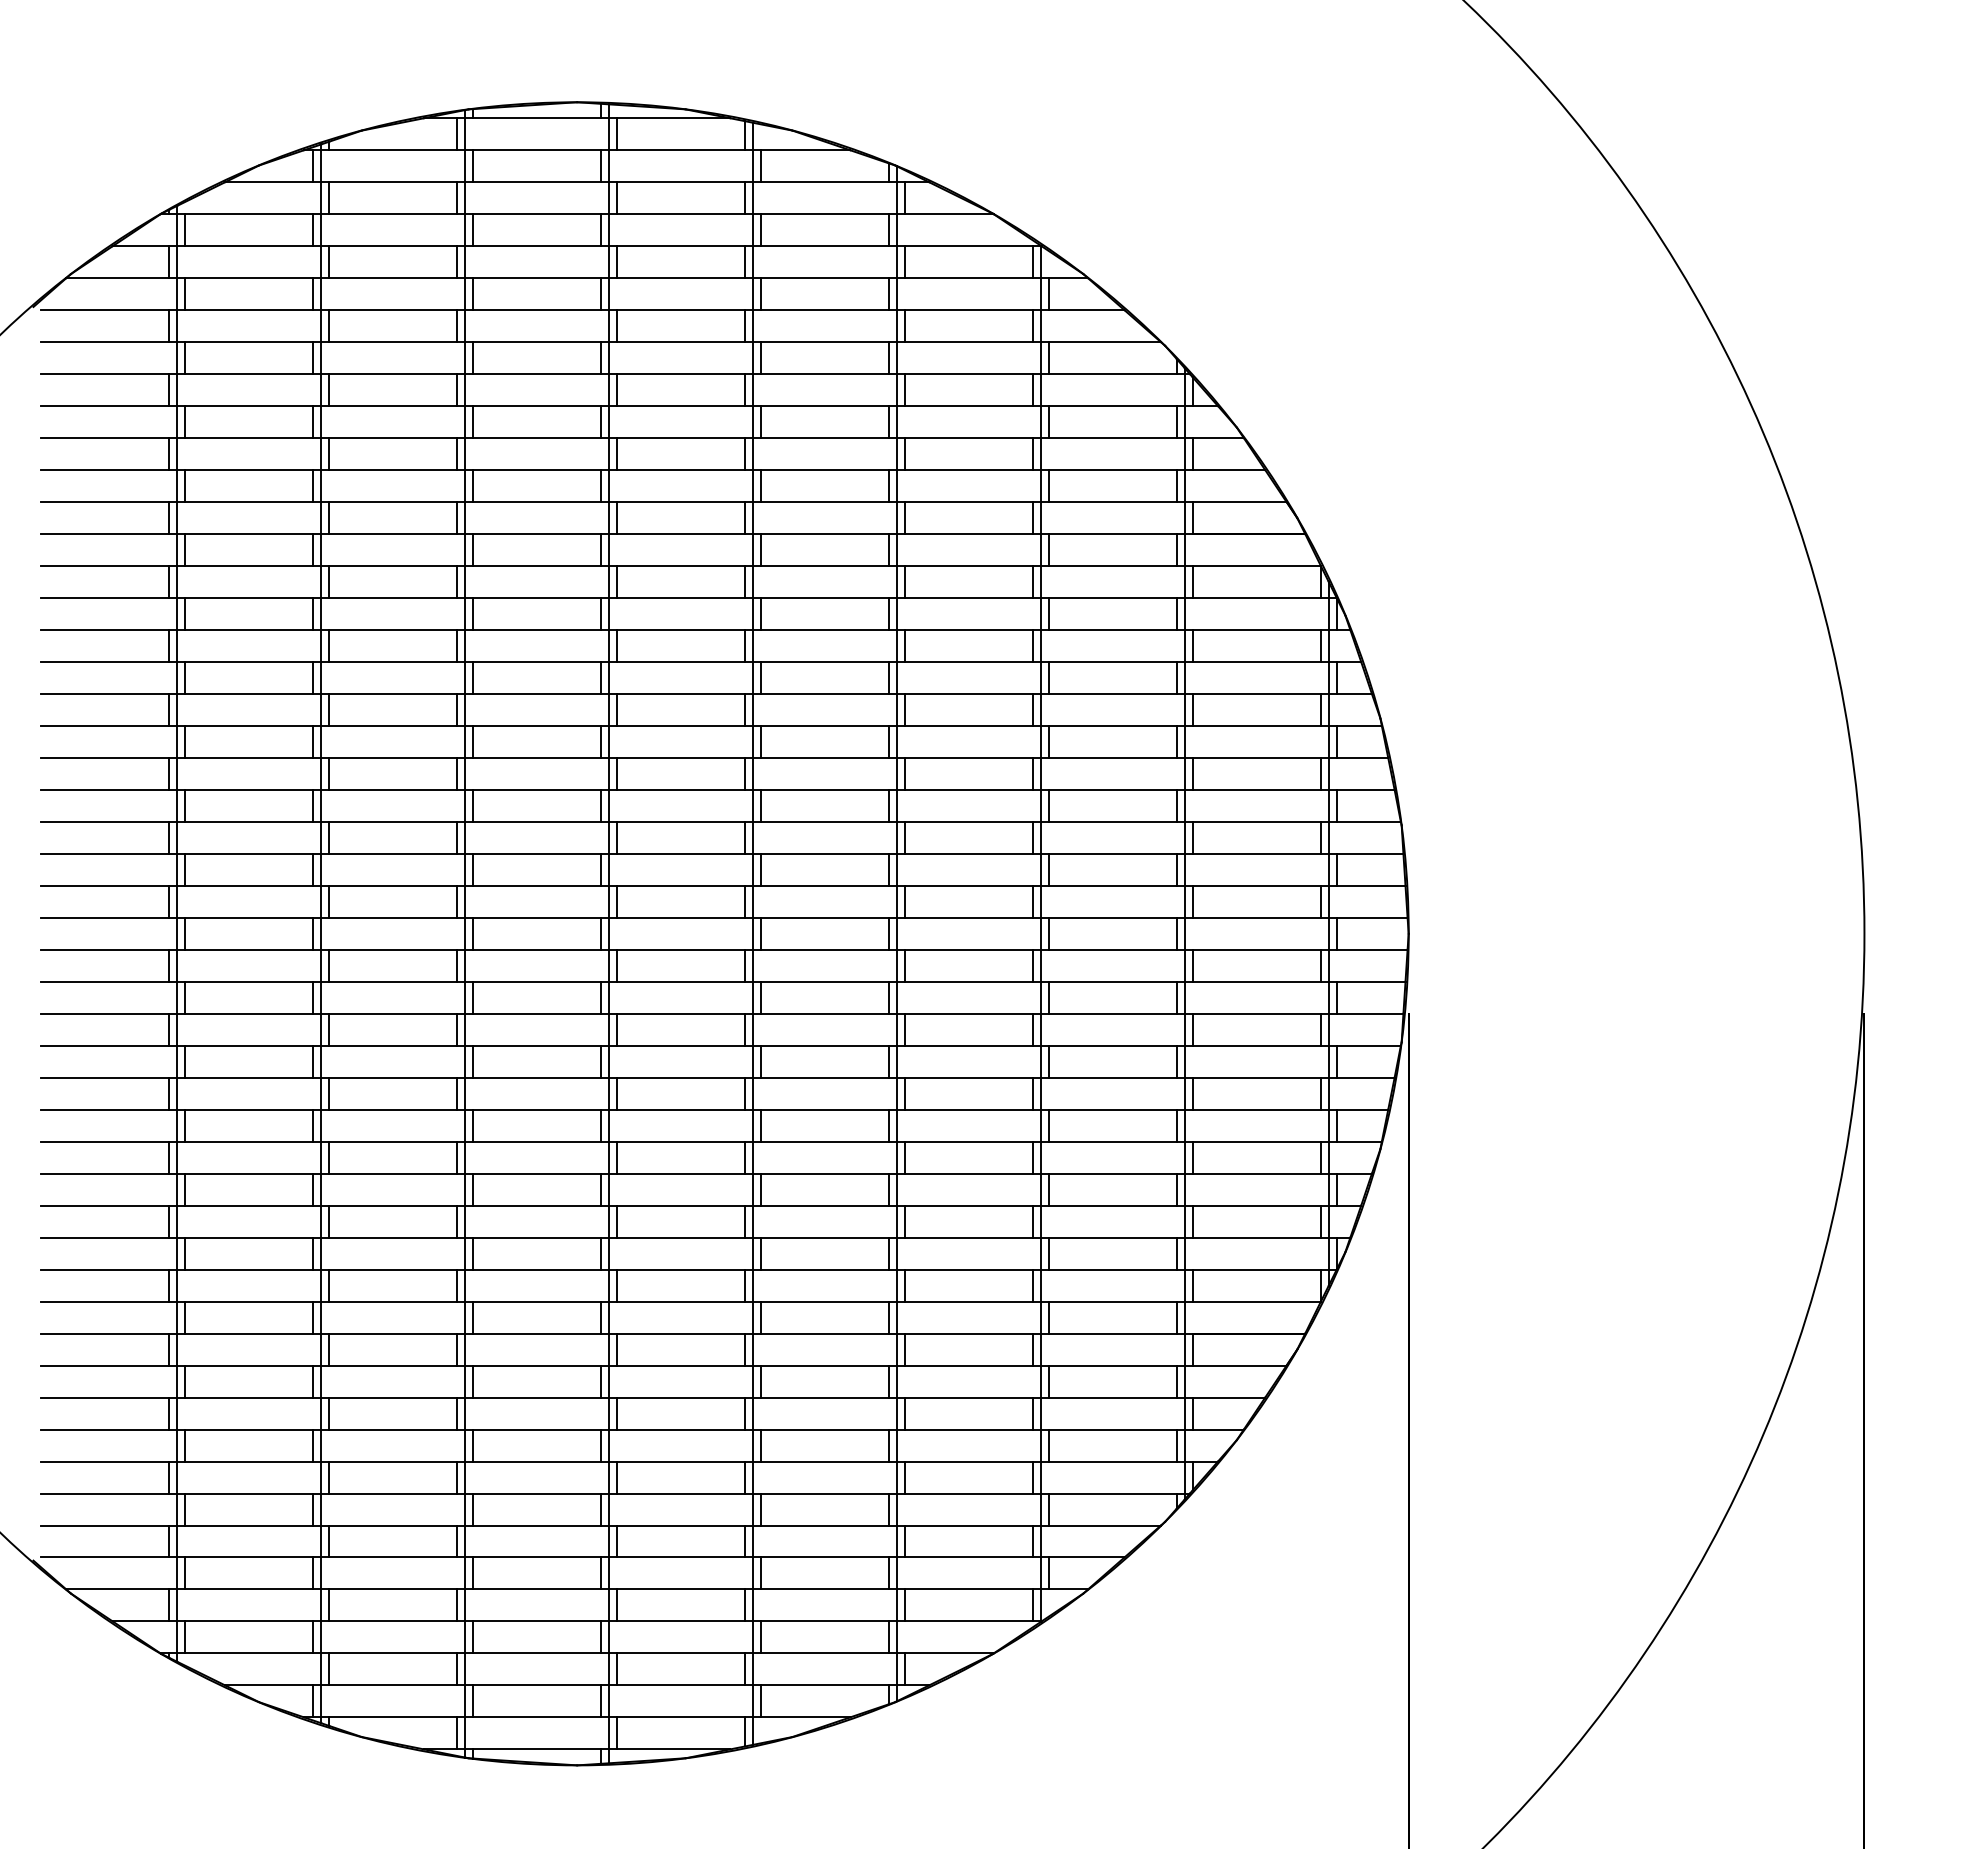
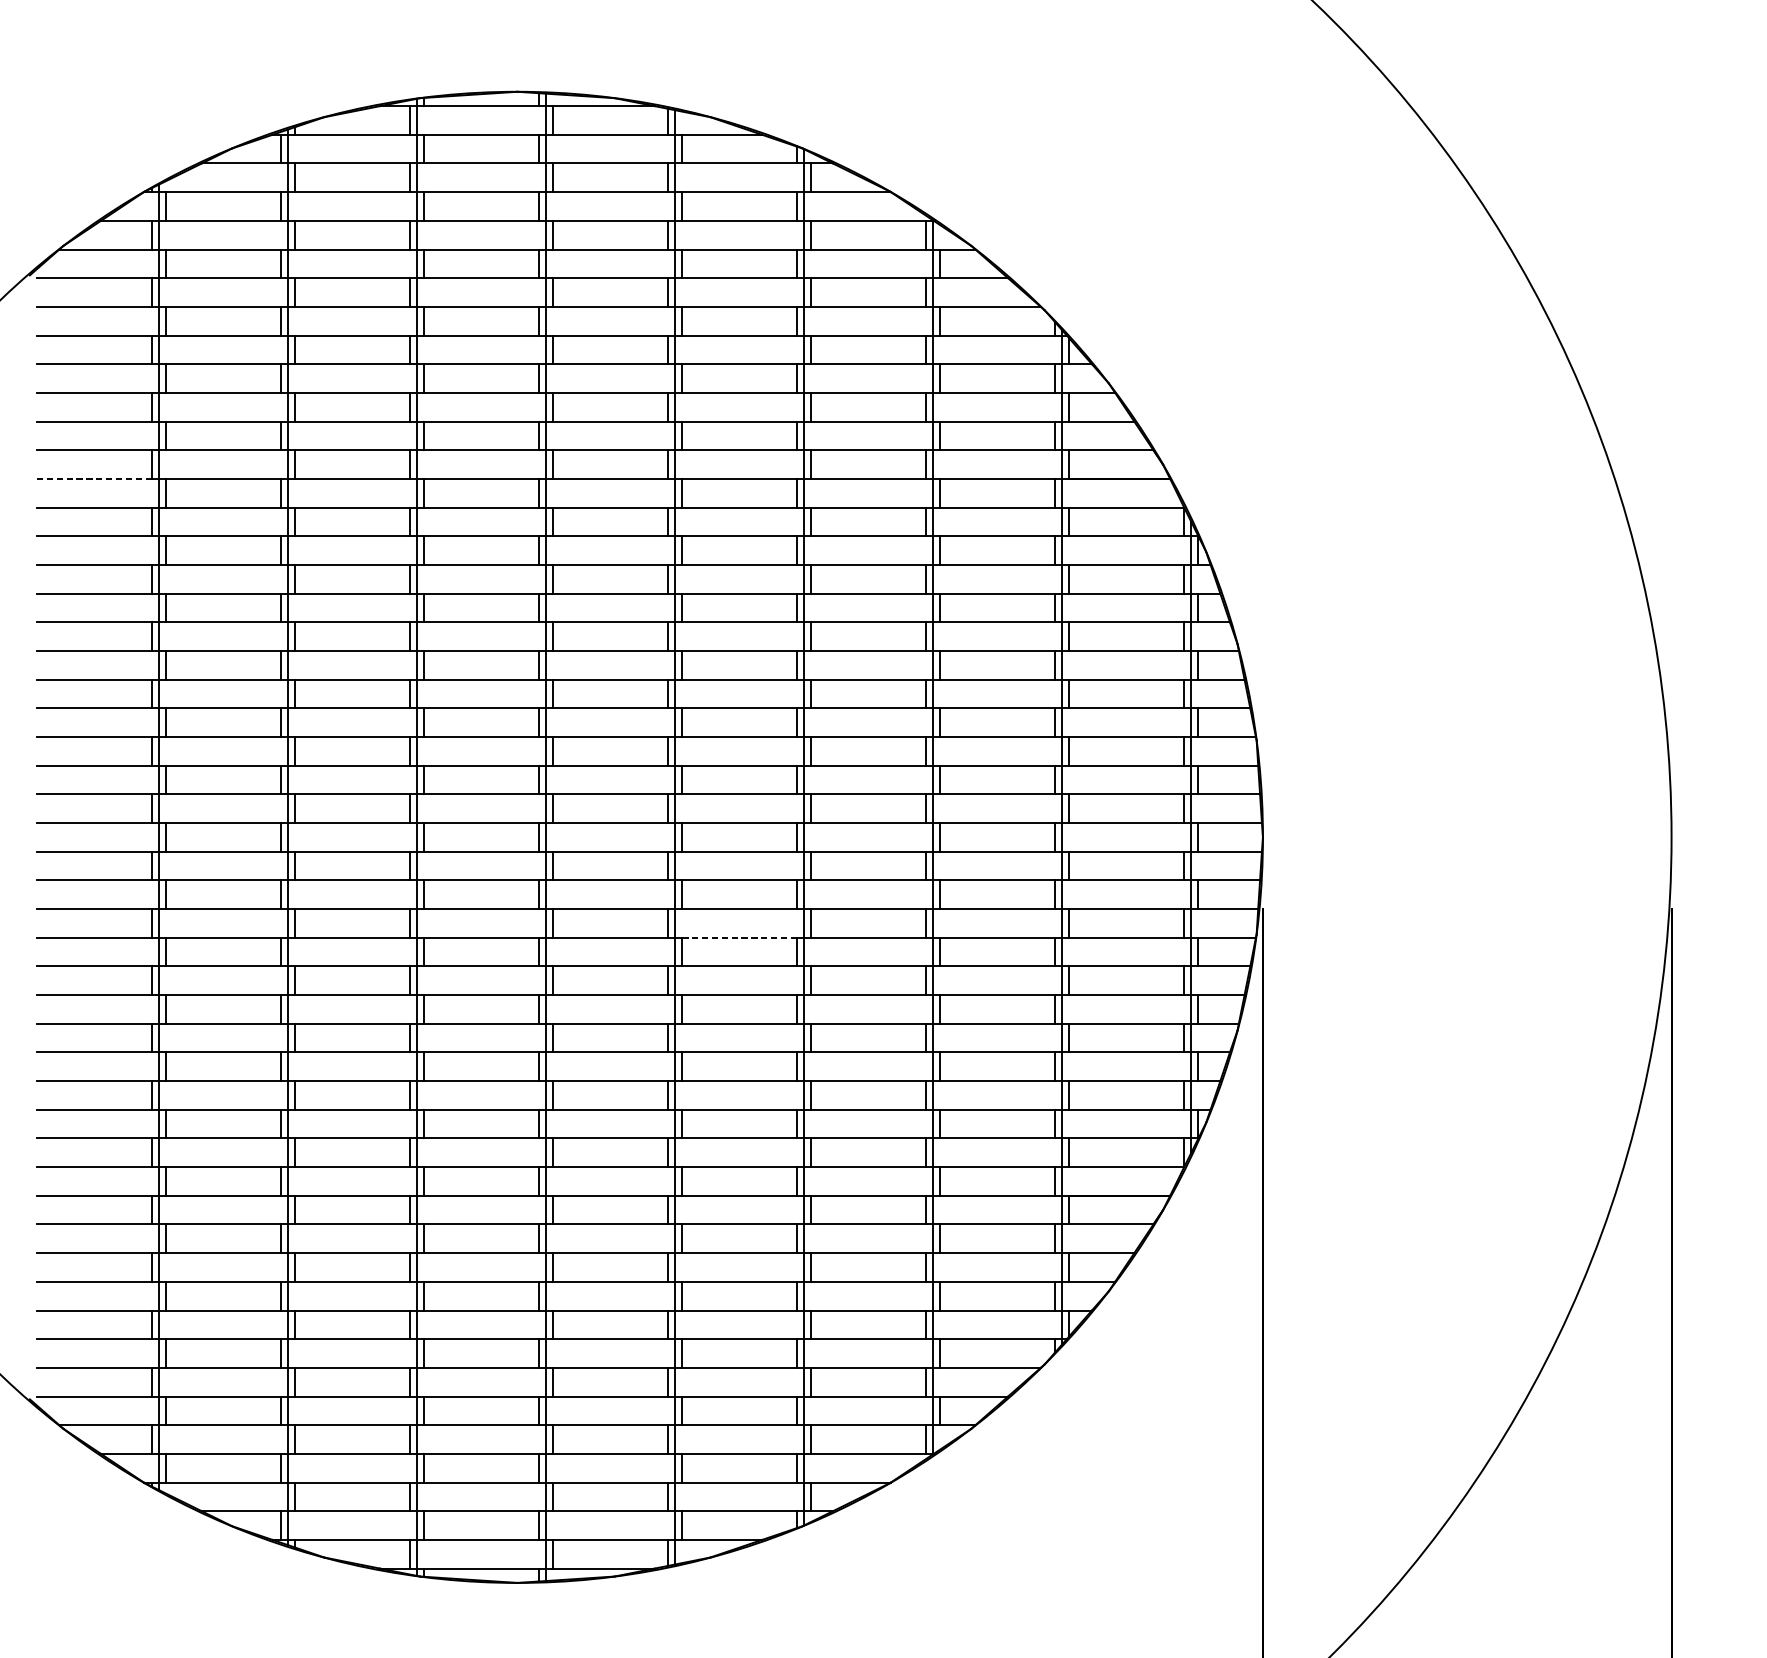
line: (105, 534) -> (94, 479), solid -> dashed
line: (825, 1045) -> (740, 937), solid -> dashed

